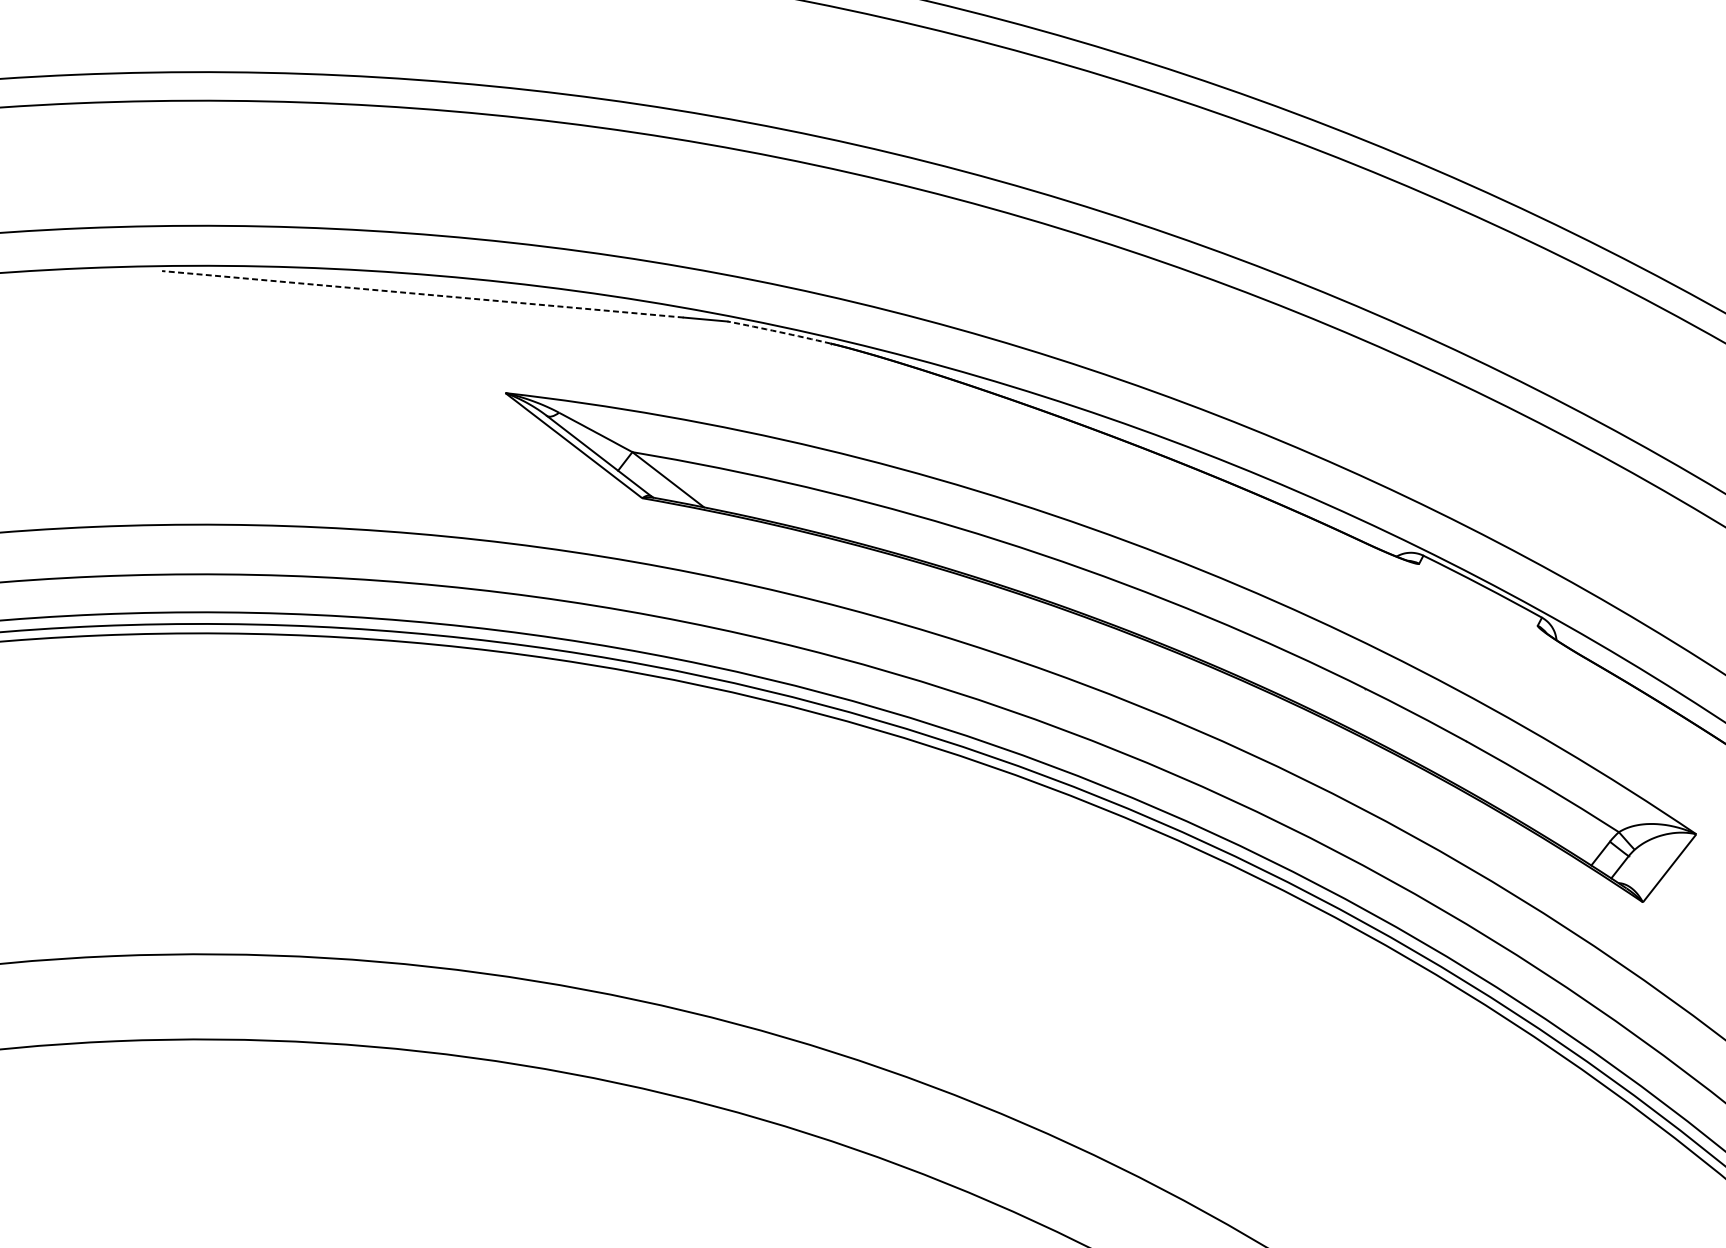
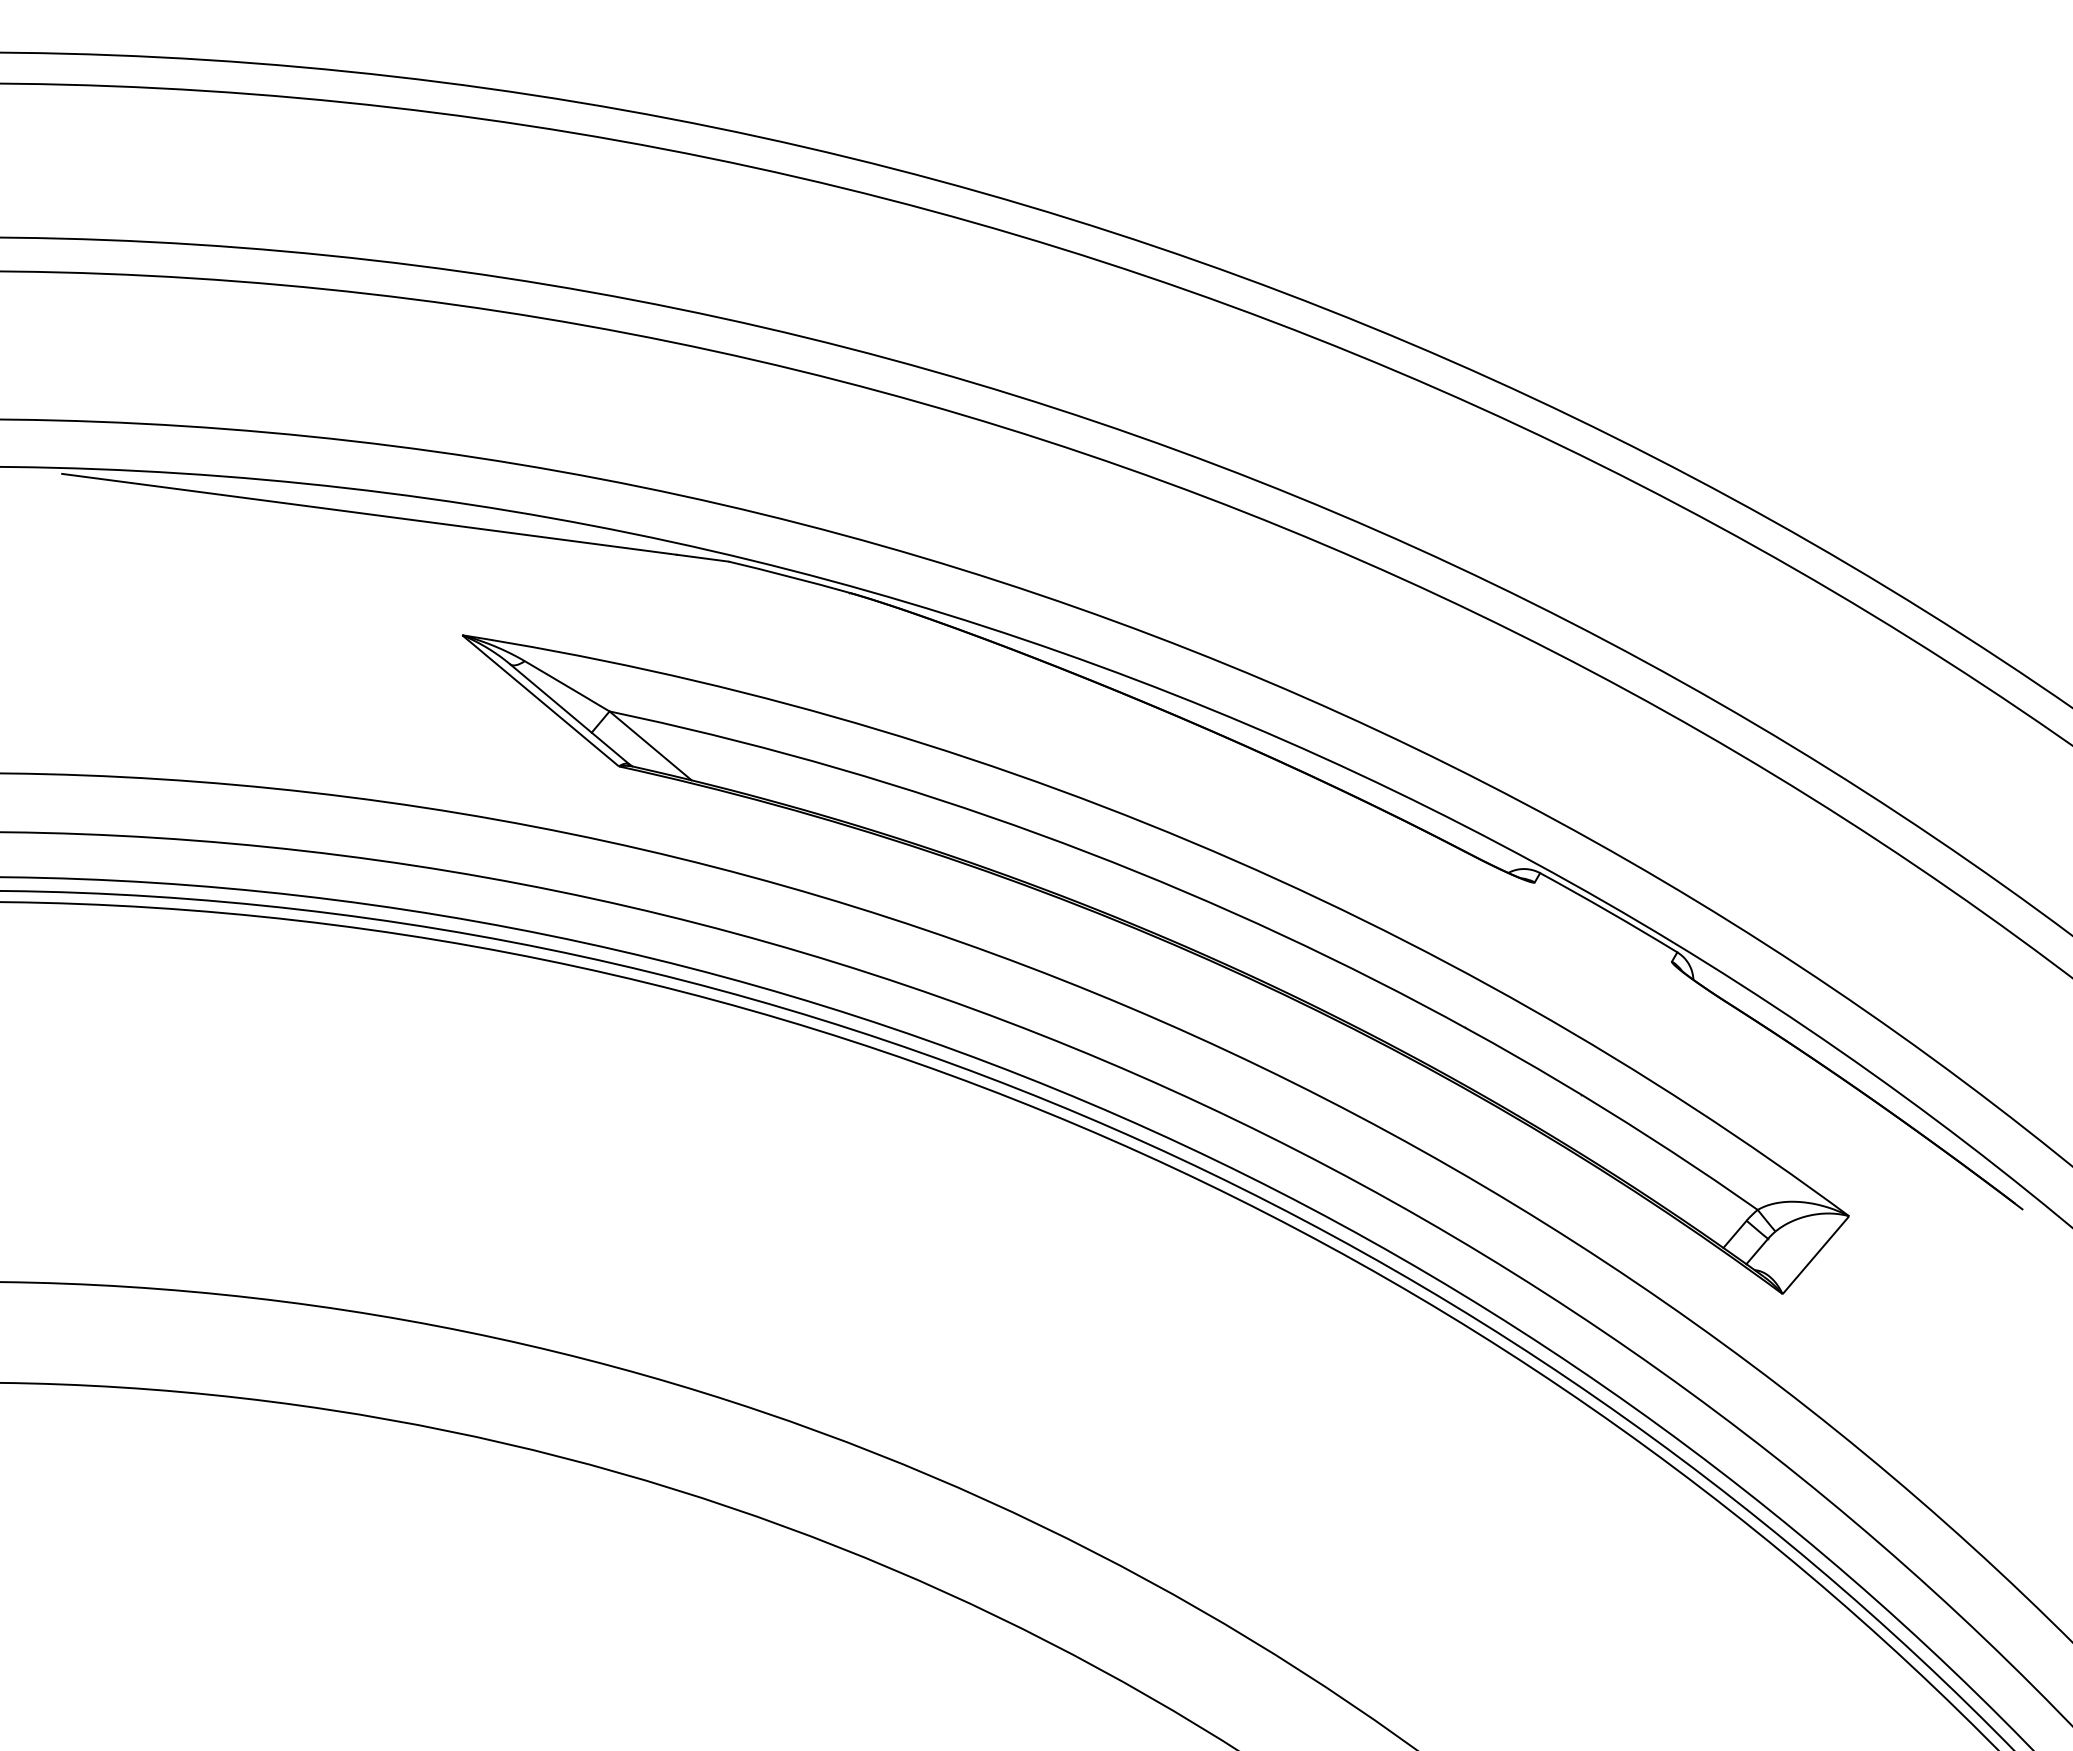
line: (422, 294) -> (369, 514), dashed -> solid
arc: (779, 331) -> (789, 576), dashed -> solid

